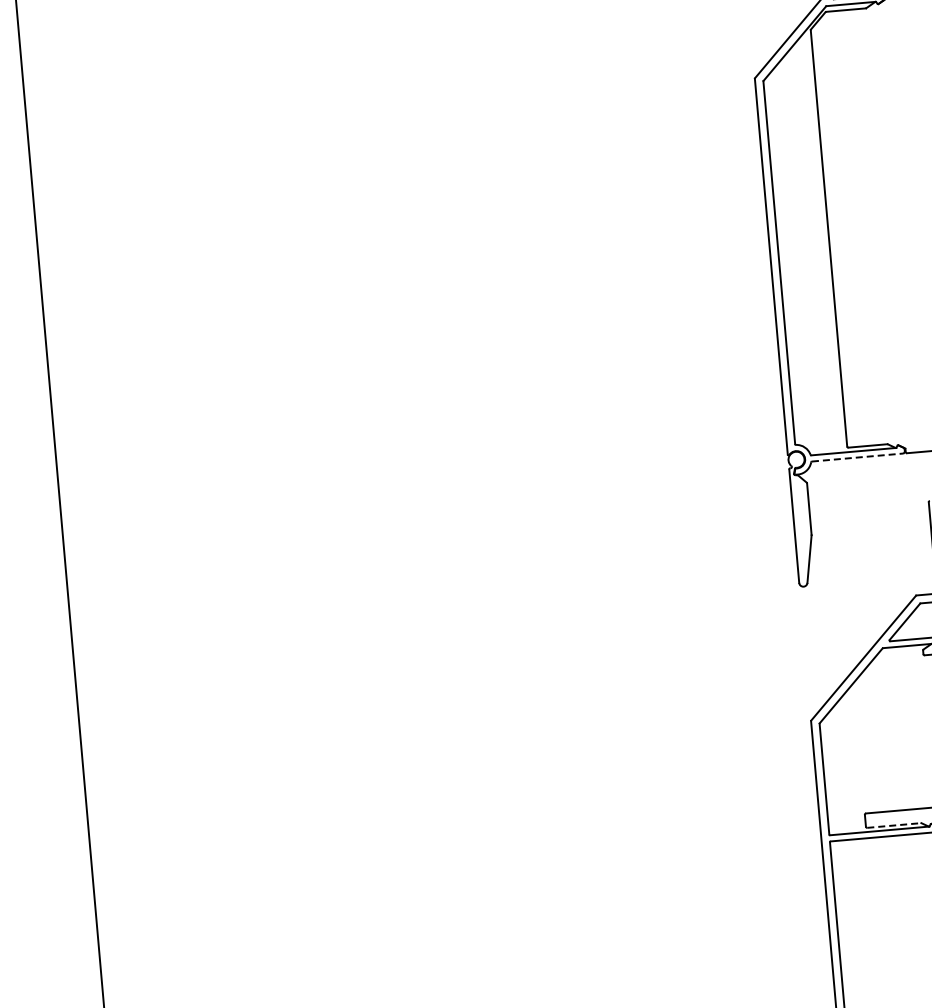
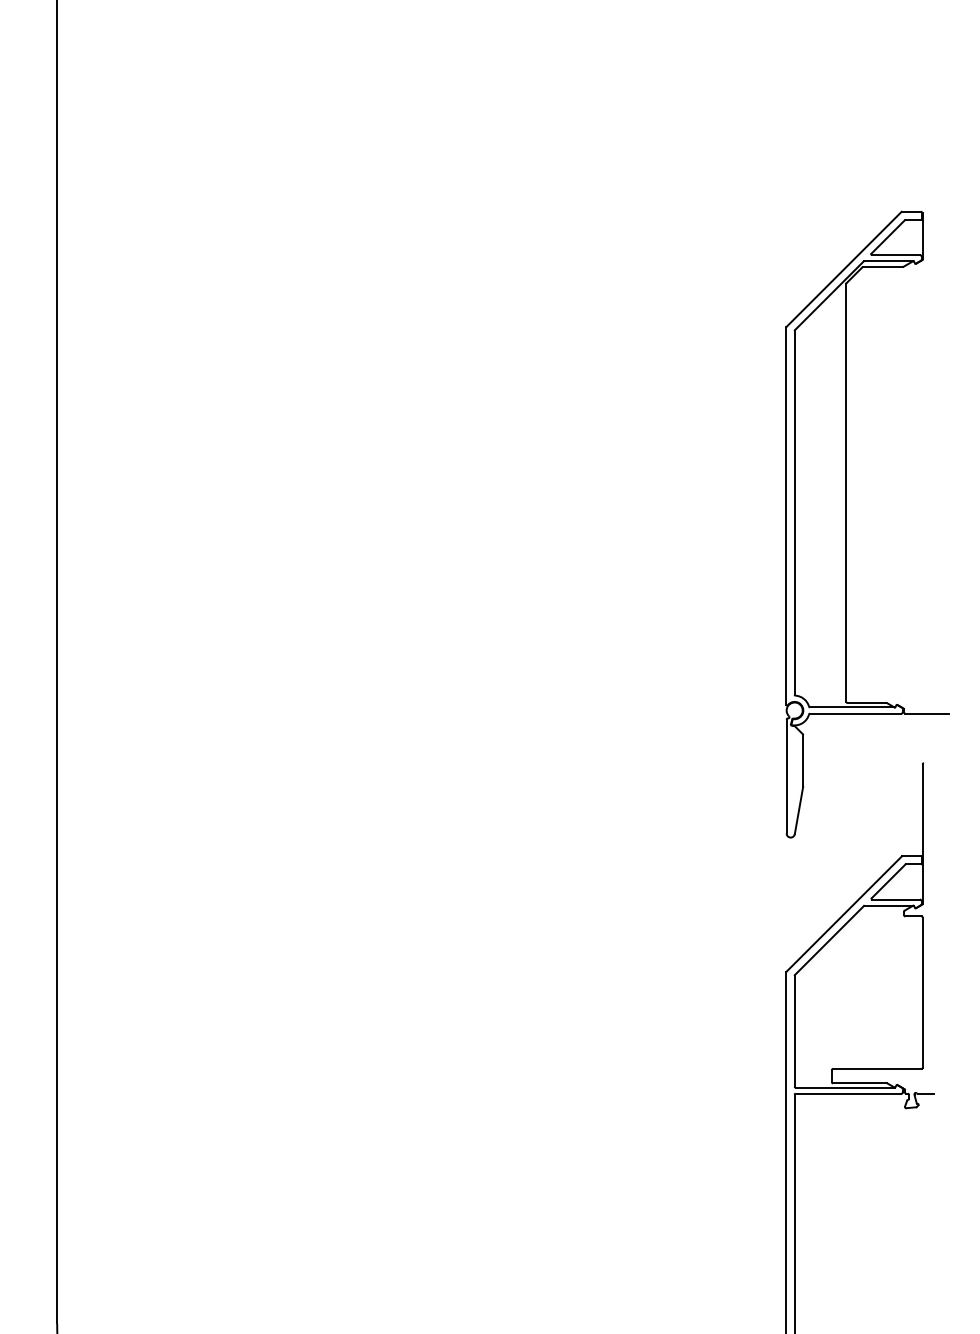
line: (857, 457) -> (855, 713), dashed -> solid
line: (894, 825) -> (860, 1083), dashed -> solid

